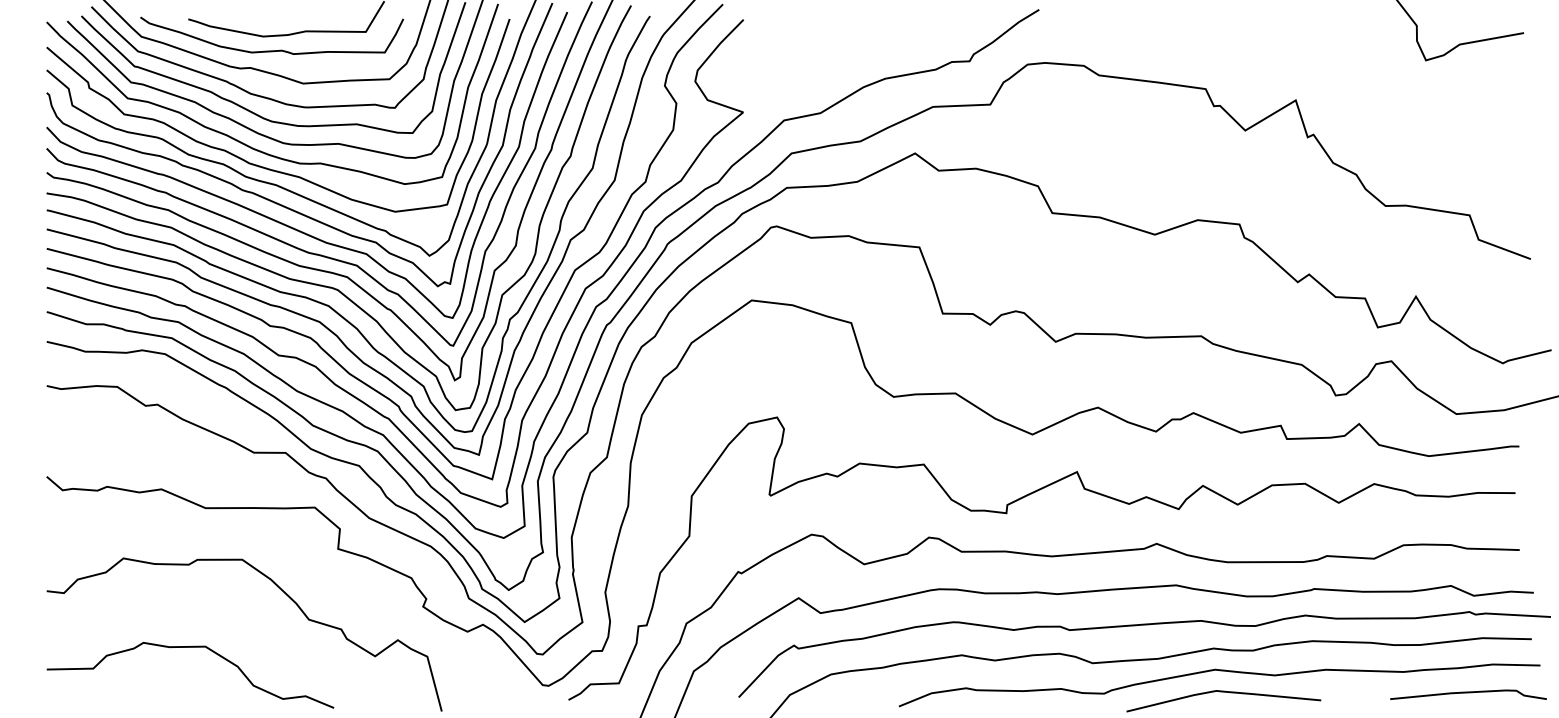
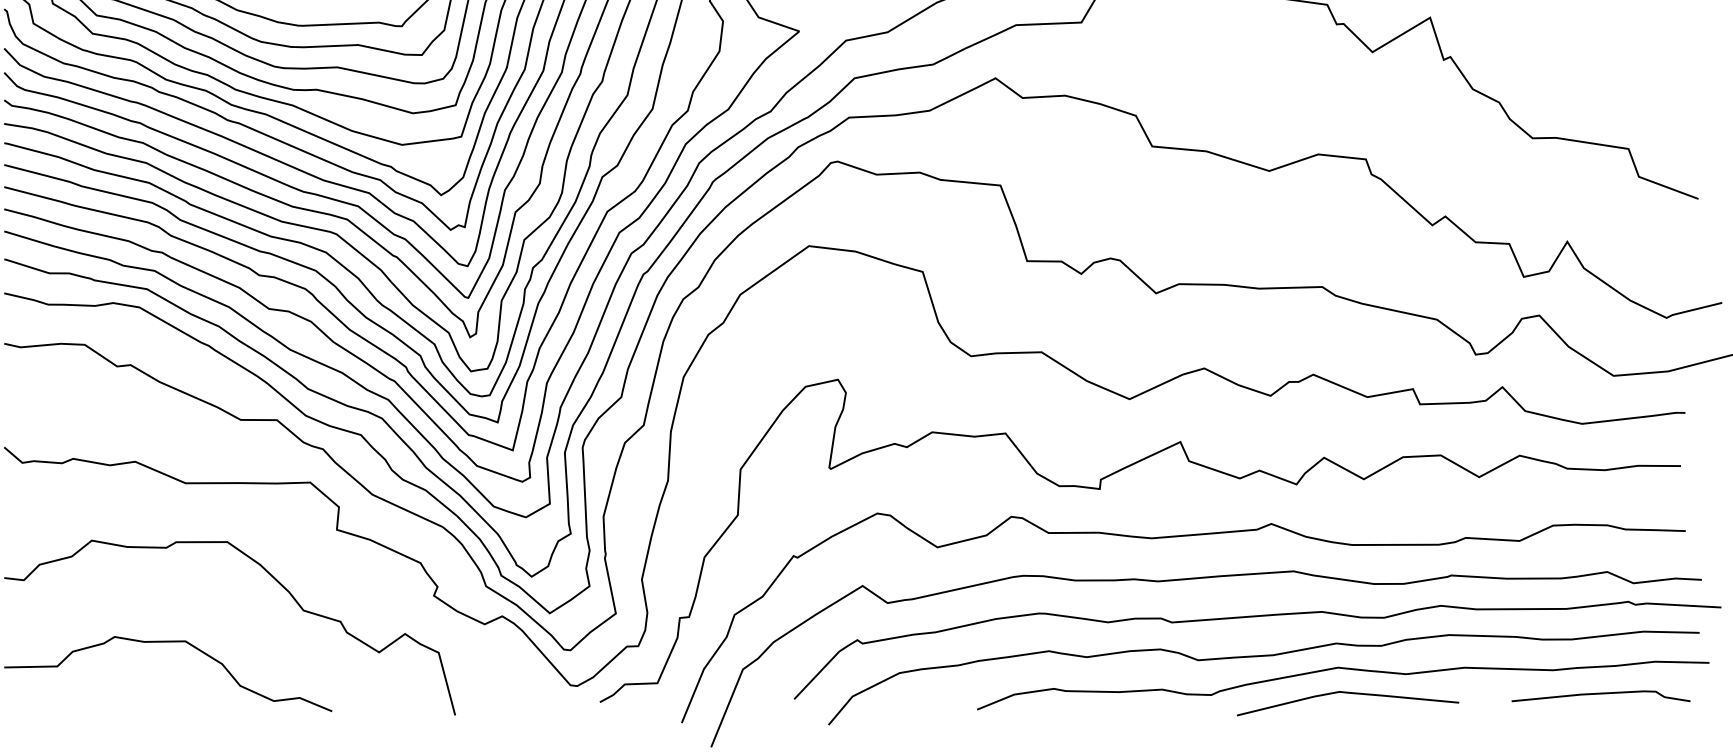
curve: (1468, 693) -> (1601, 694), moved

